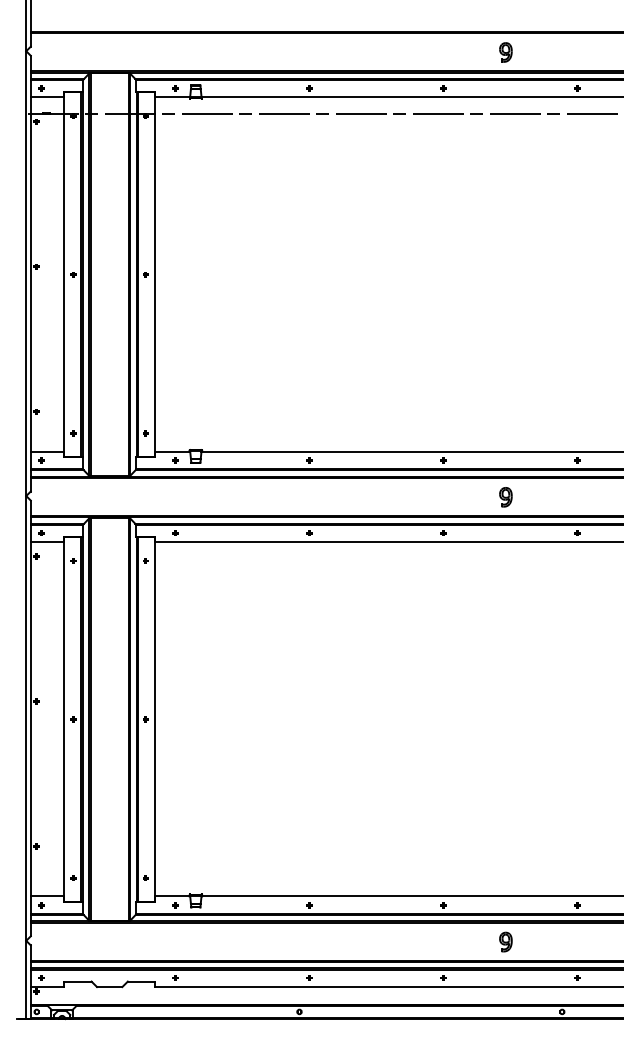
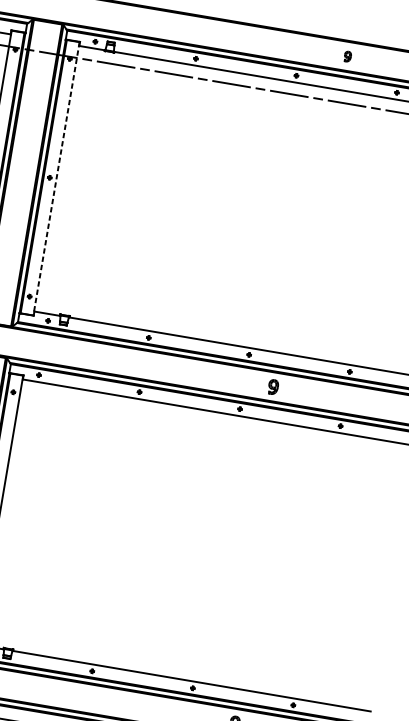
part: (505, 52) -> (347, 56), size x0.7
line: (155, 275) -> (56, 179), solid -> dashed
part: (505, 497) -> (273, 387), moved

